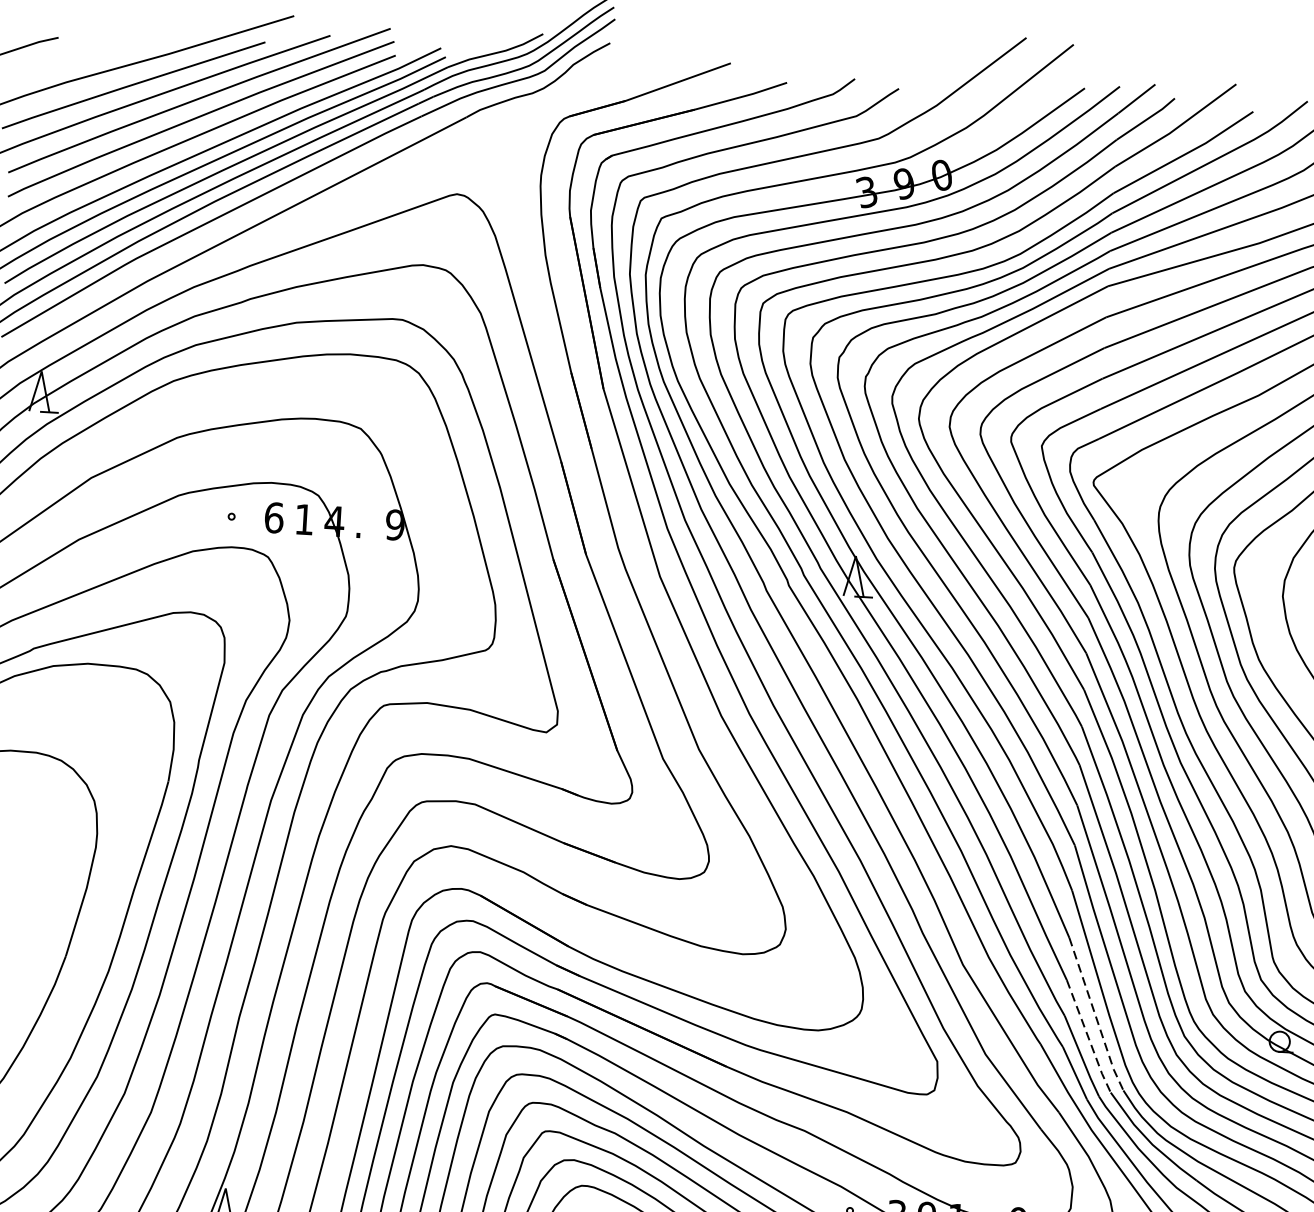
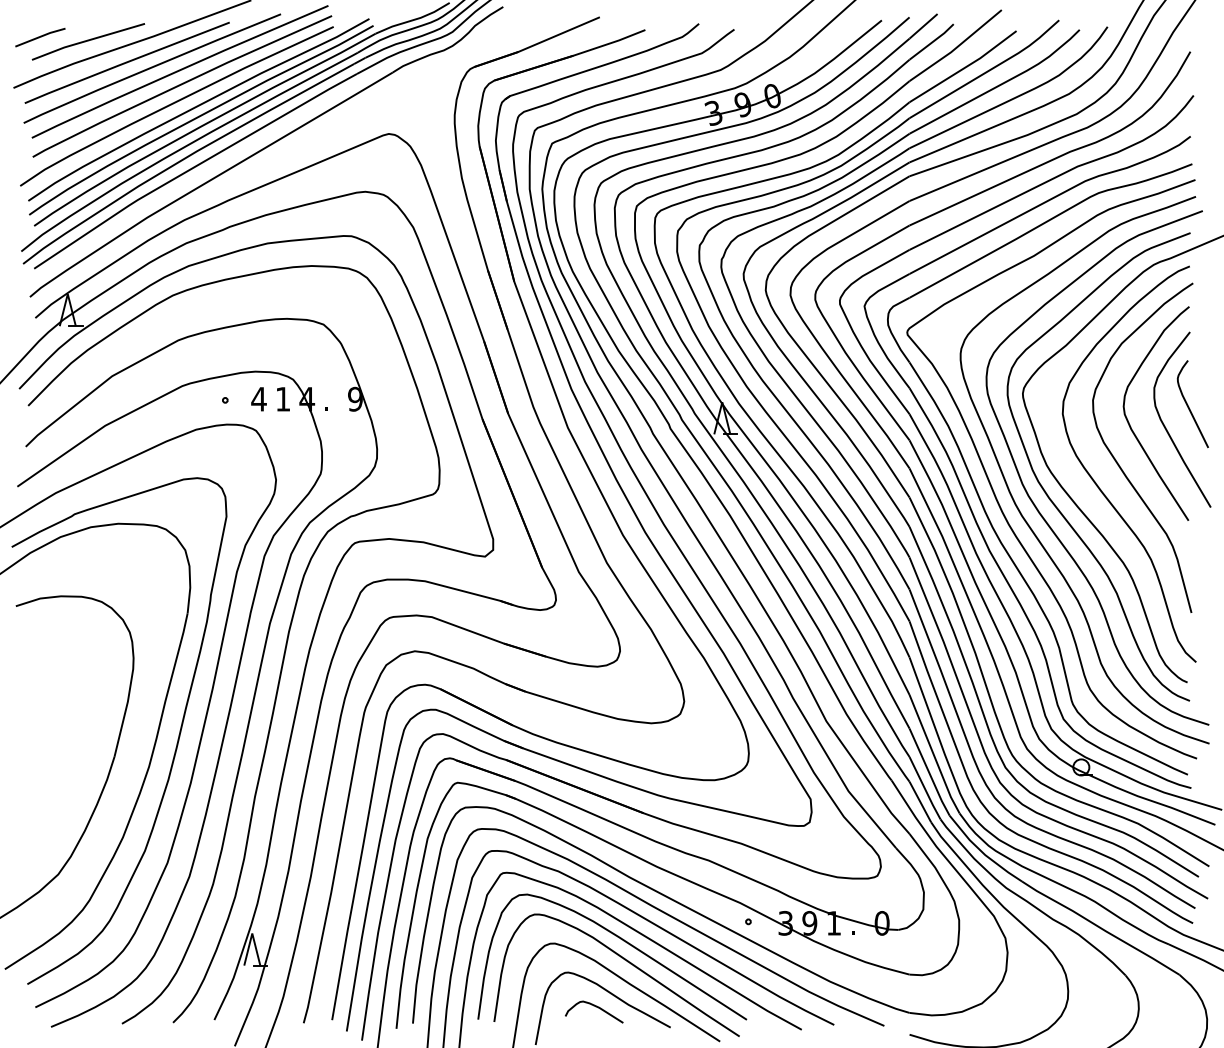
line: (86, 55) -> (88, 41), added
text: (273, 516) -> (258, 398), 6 -> 4
line: (1096, 1015) -> (934, 755), dashed -> solid
line: (1088, 1038) -> (929, 773), dashed -> solid

